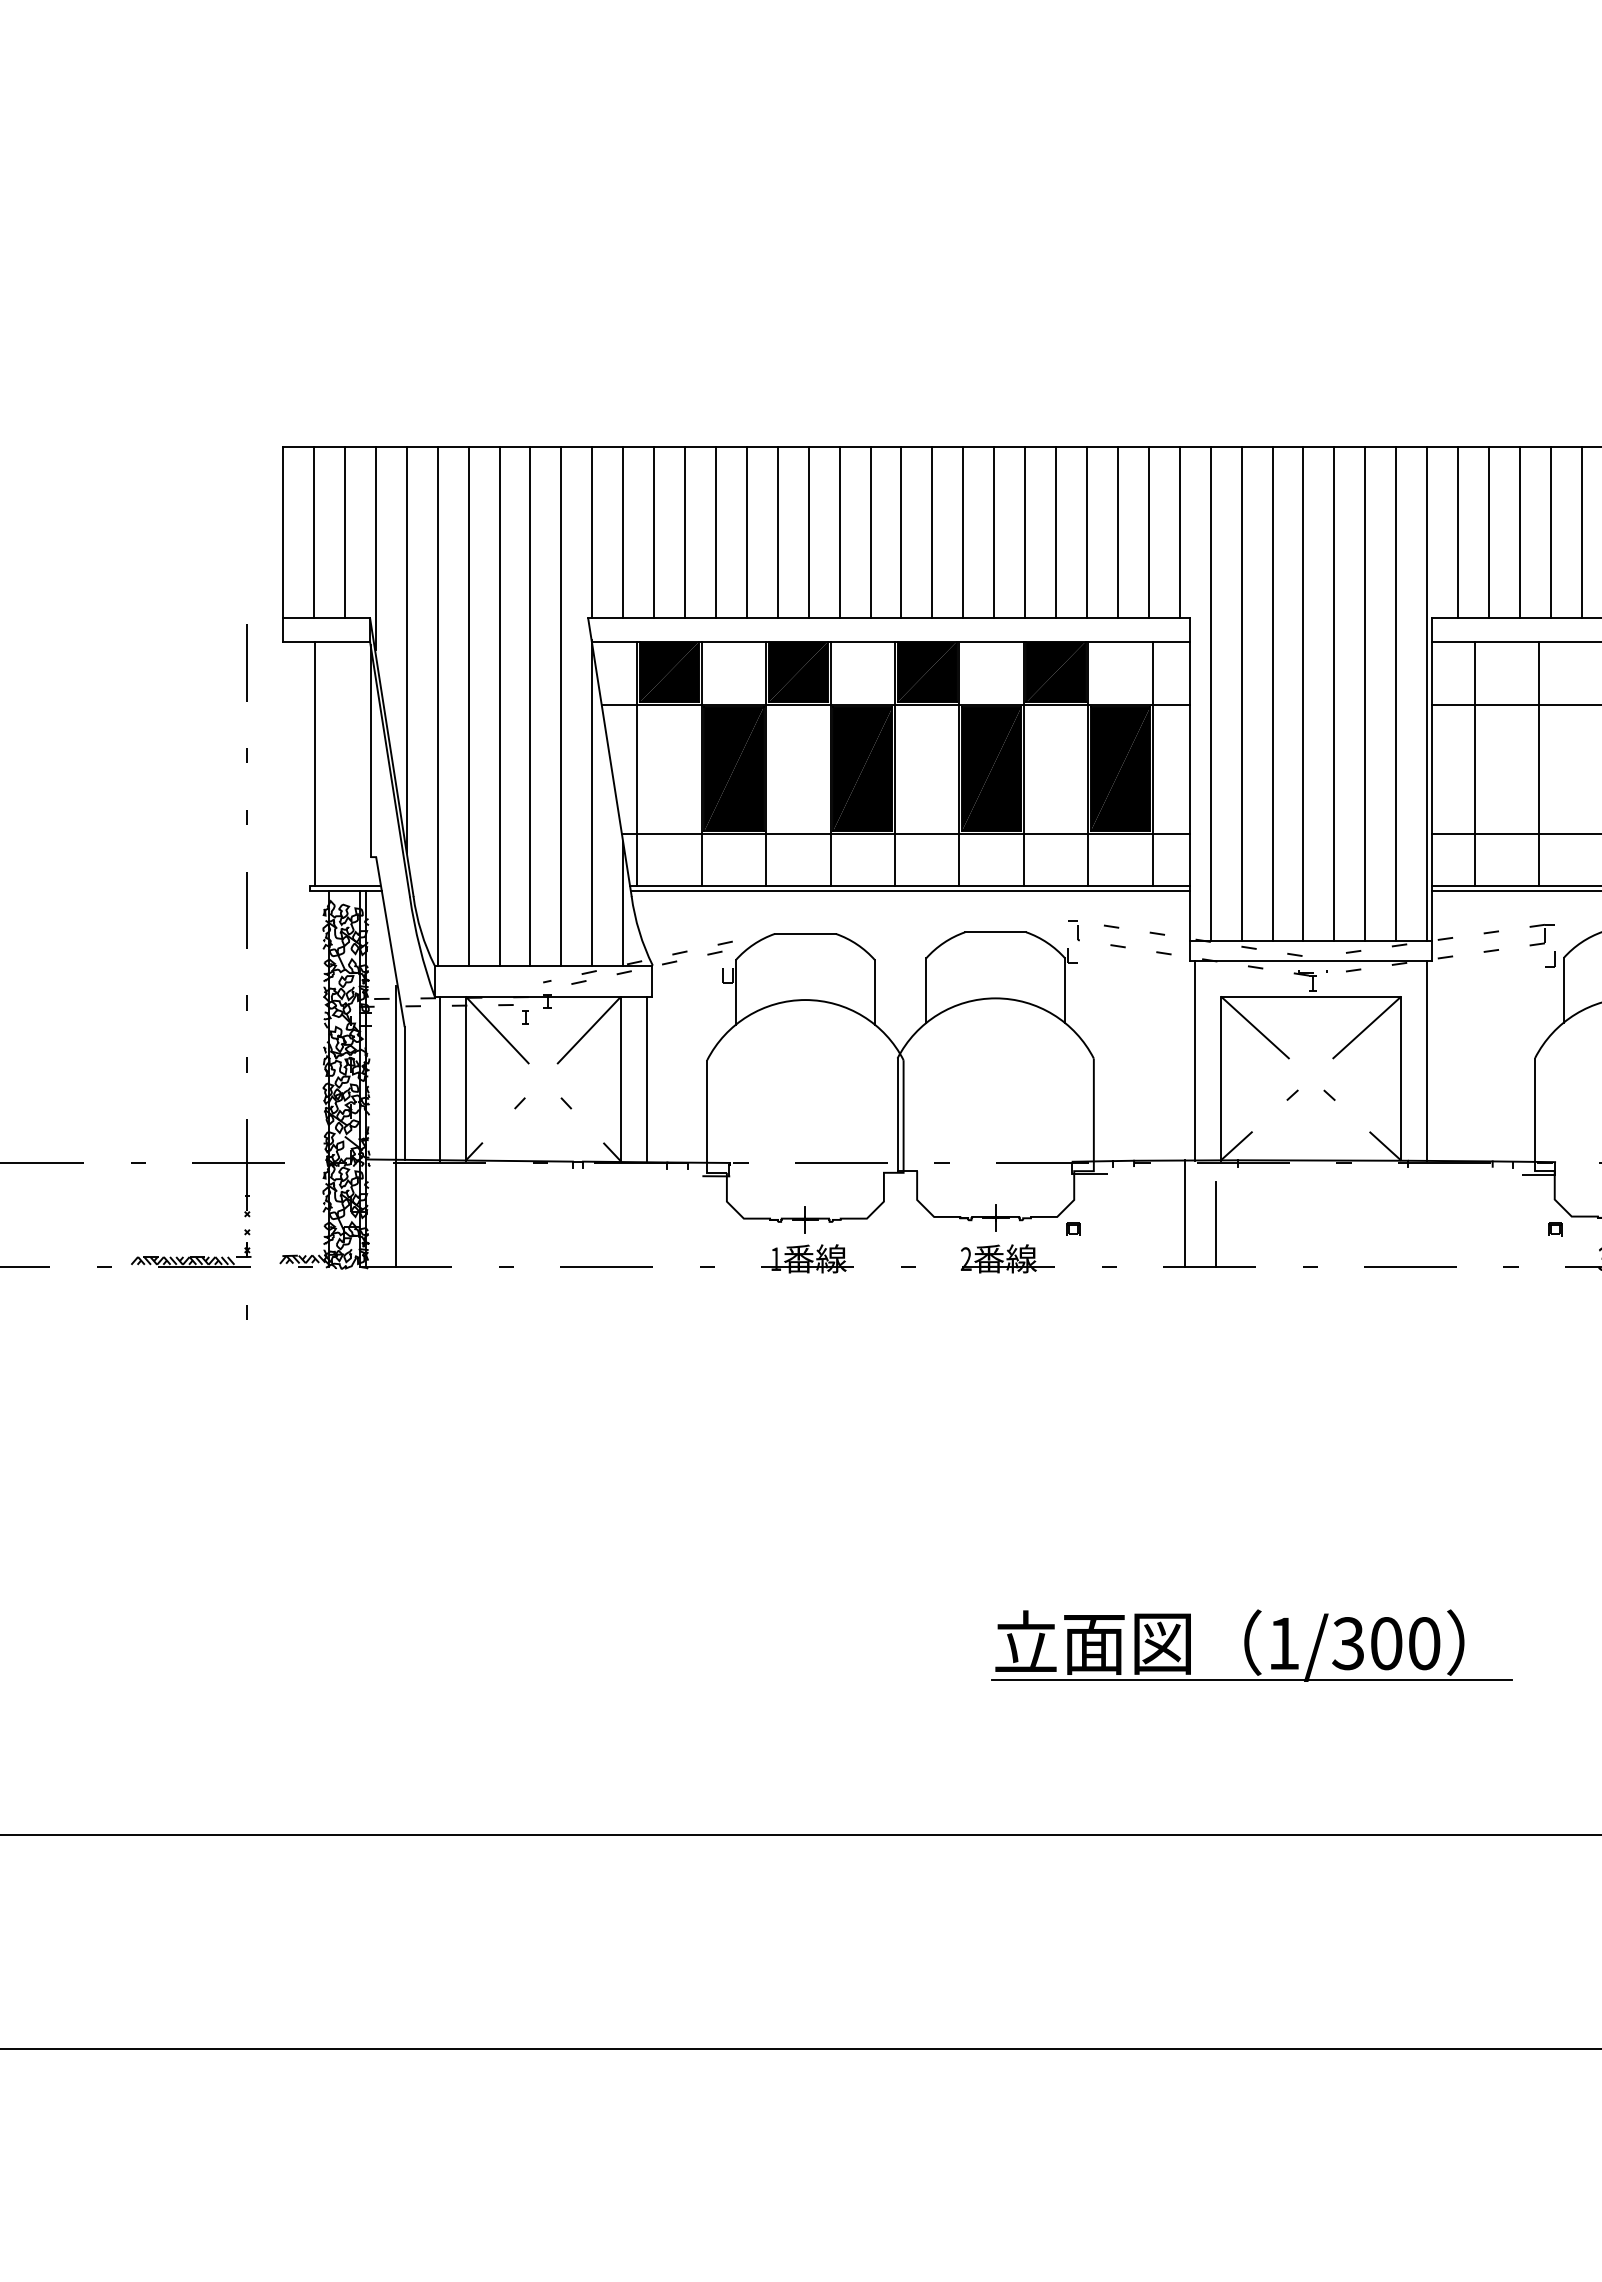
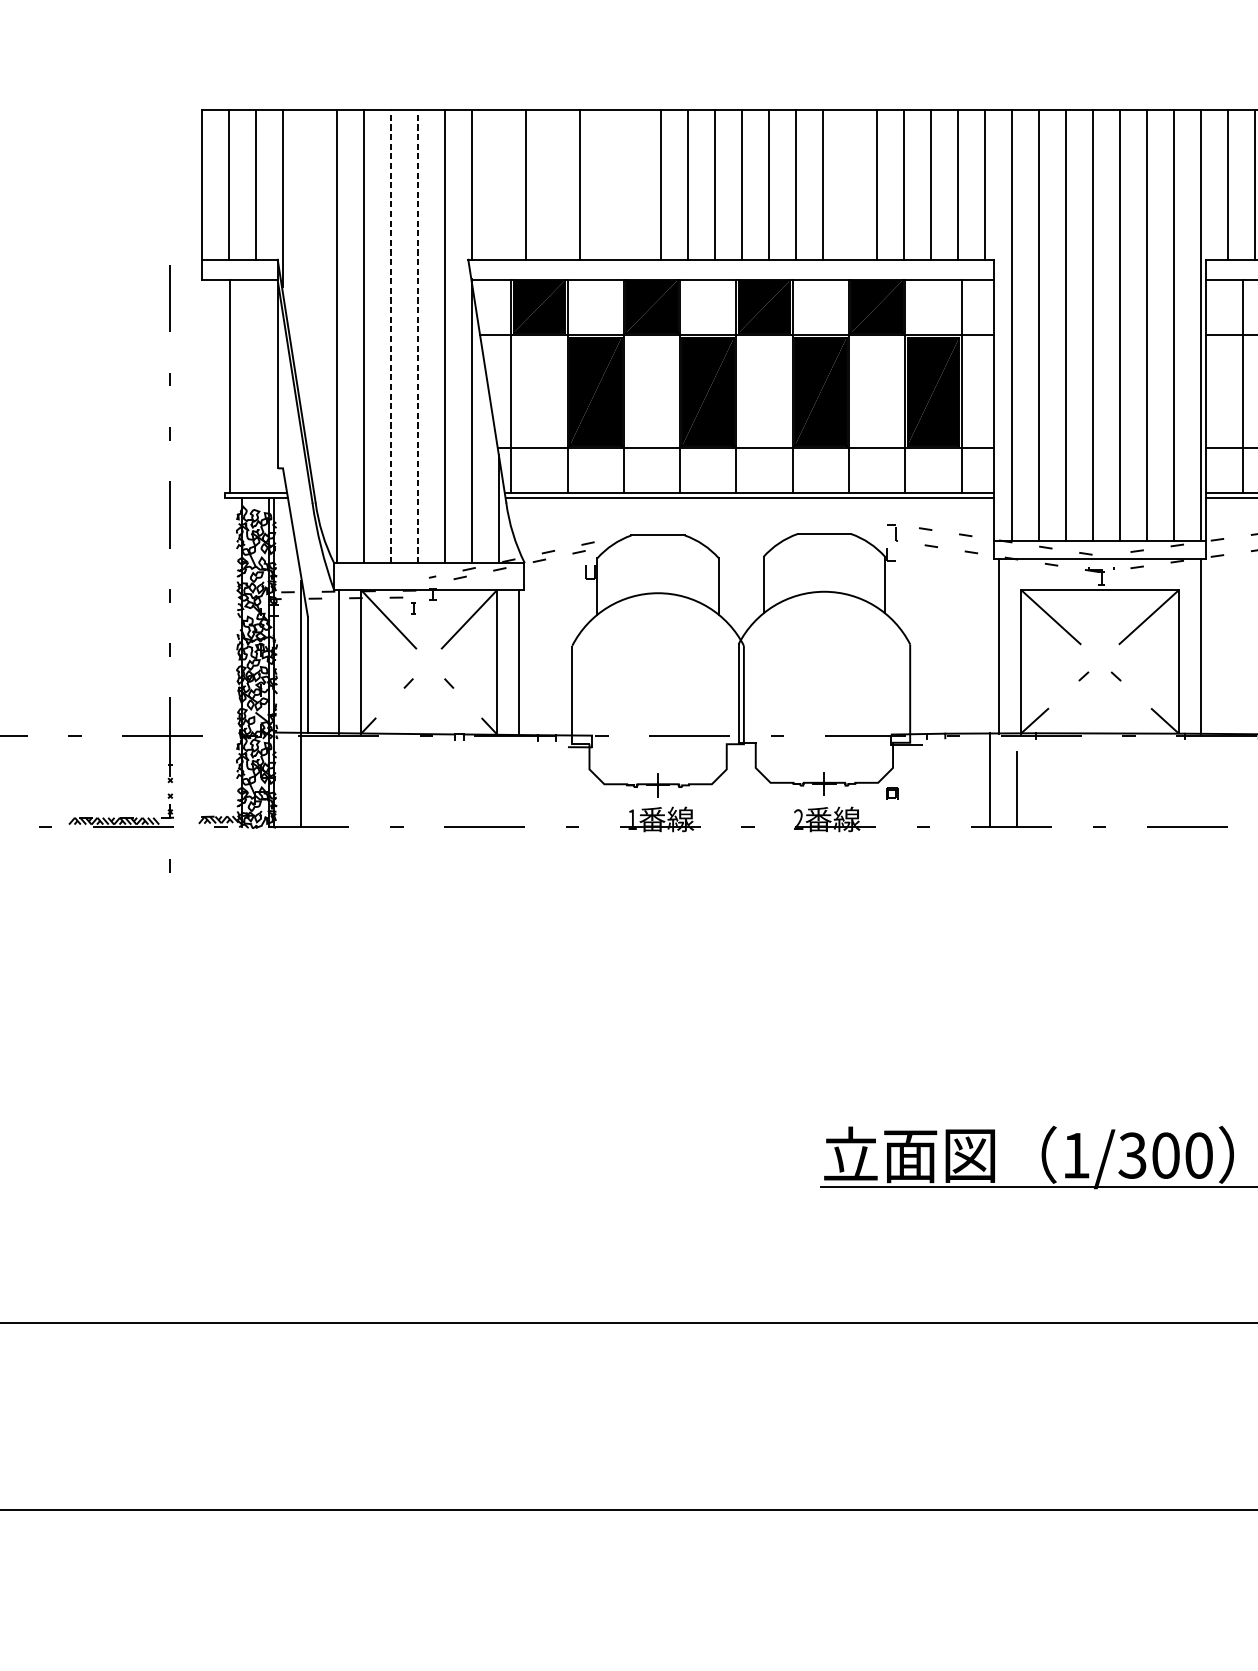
line: (623, 532) -> (499, 184), removed
line: (685, 532) -> (553, 184), removed
line: (746, 532) -> (606, 184), removed
line: (777, 532) -> (633, 184), removed
line: (1025, 532) -> (850, 184), removed
line: (406, 649) -> (309, 286), removed
line: (499, 705) -> (390, 335), solid -> dashed
line: (530, 705) -> (417, 335), solid -> dashed

